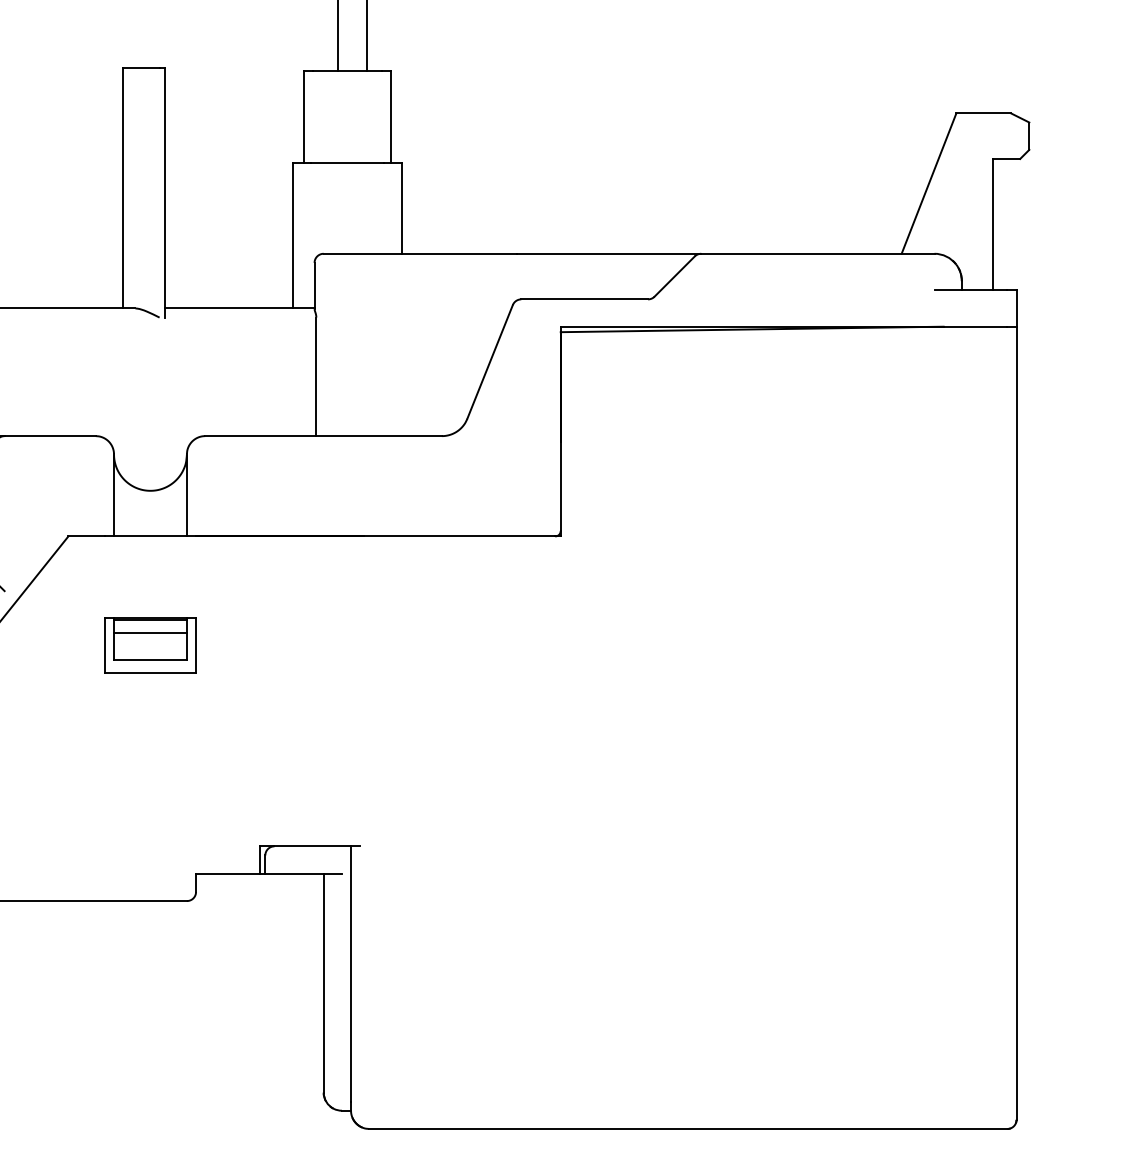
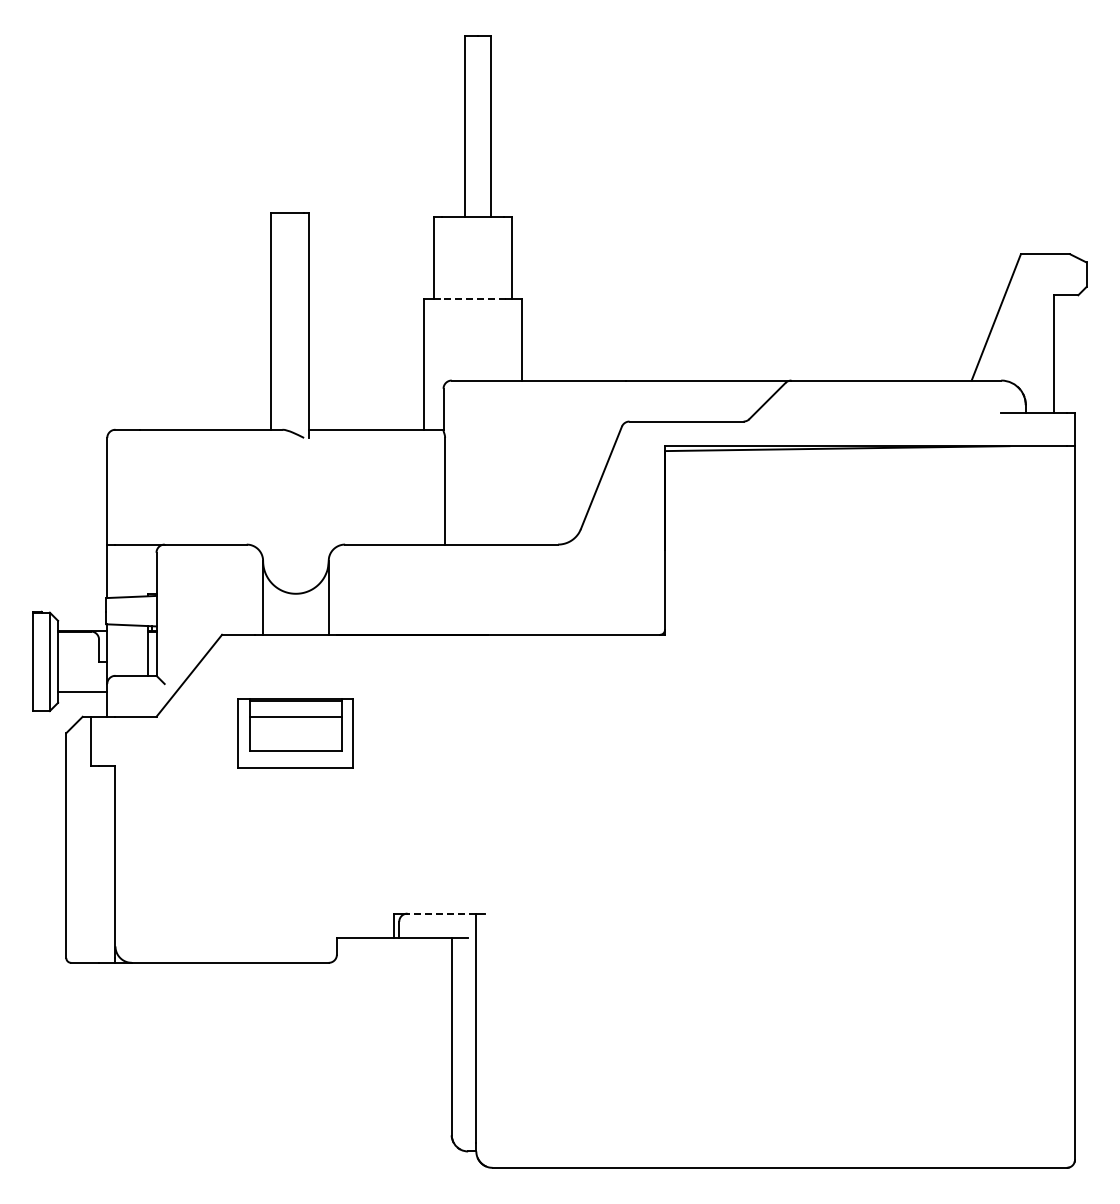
line: (347, 162) -> (473, 298), solid -> dashed
part: (150, 646) -> (295, 733), size x1.4
line: (312, 846) -> (441, 913), solid -> dashed

